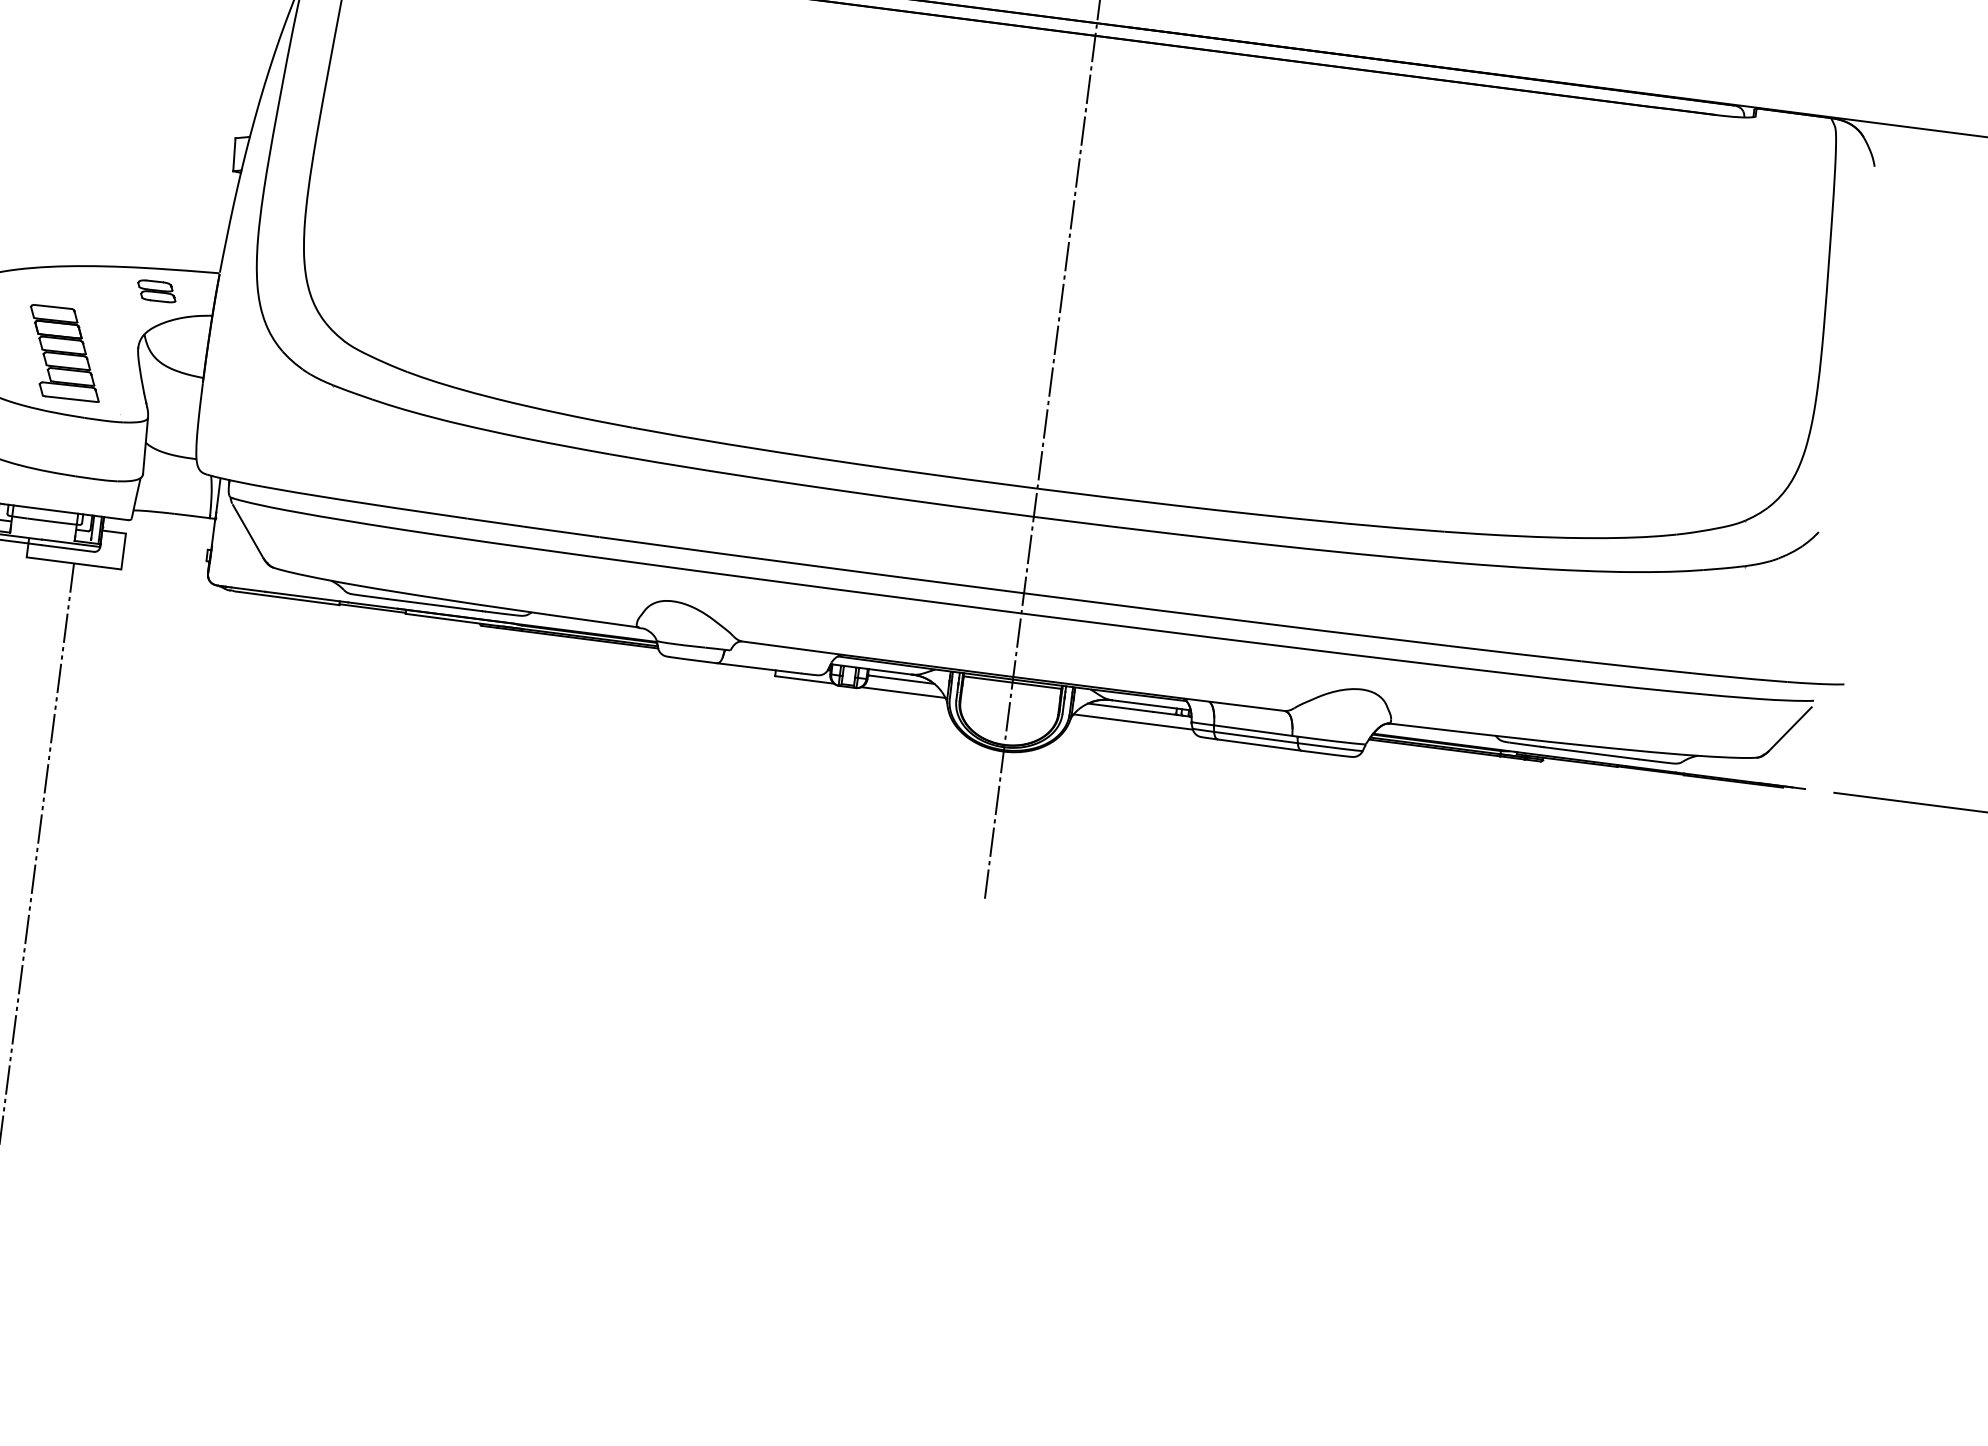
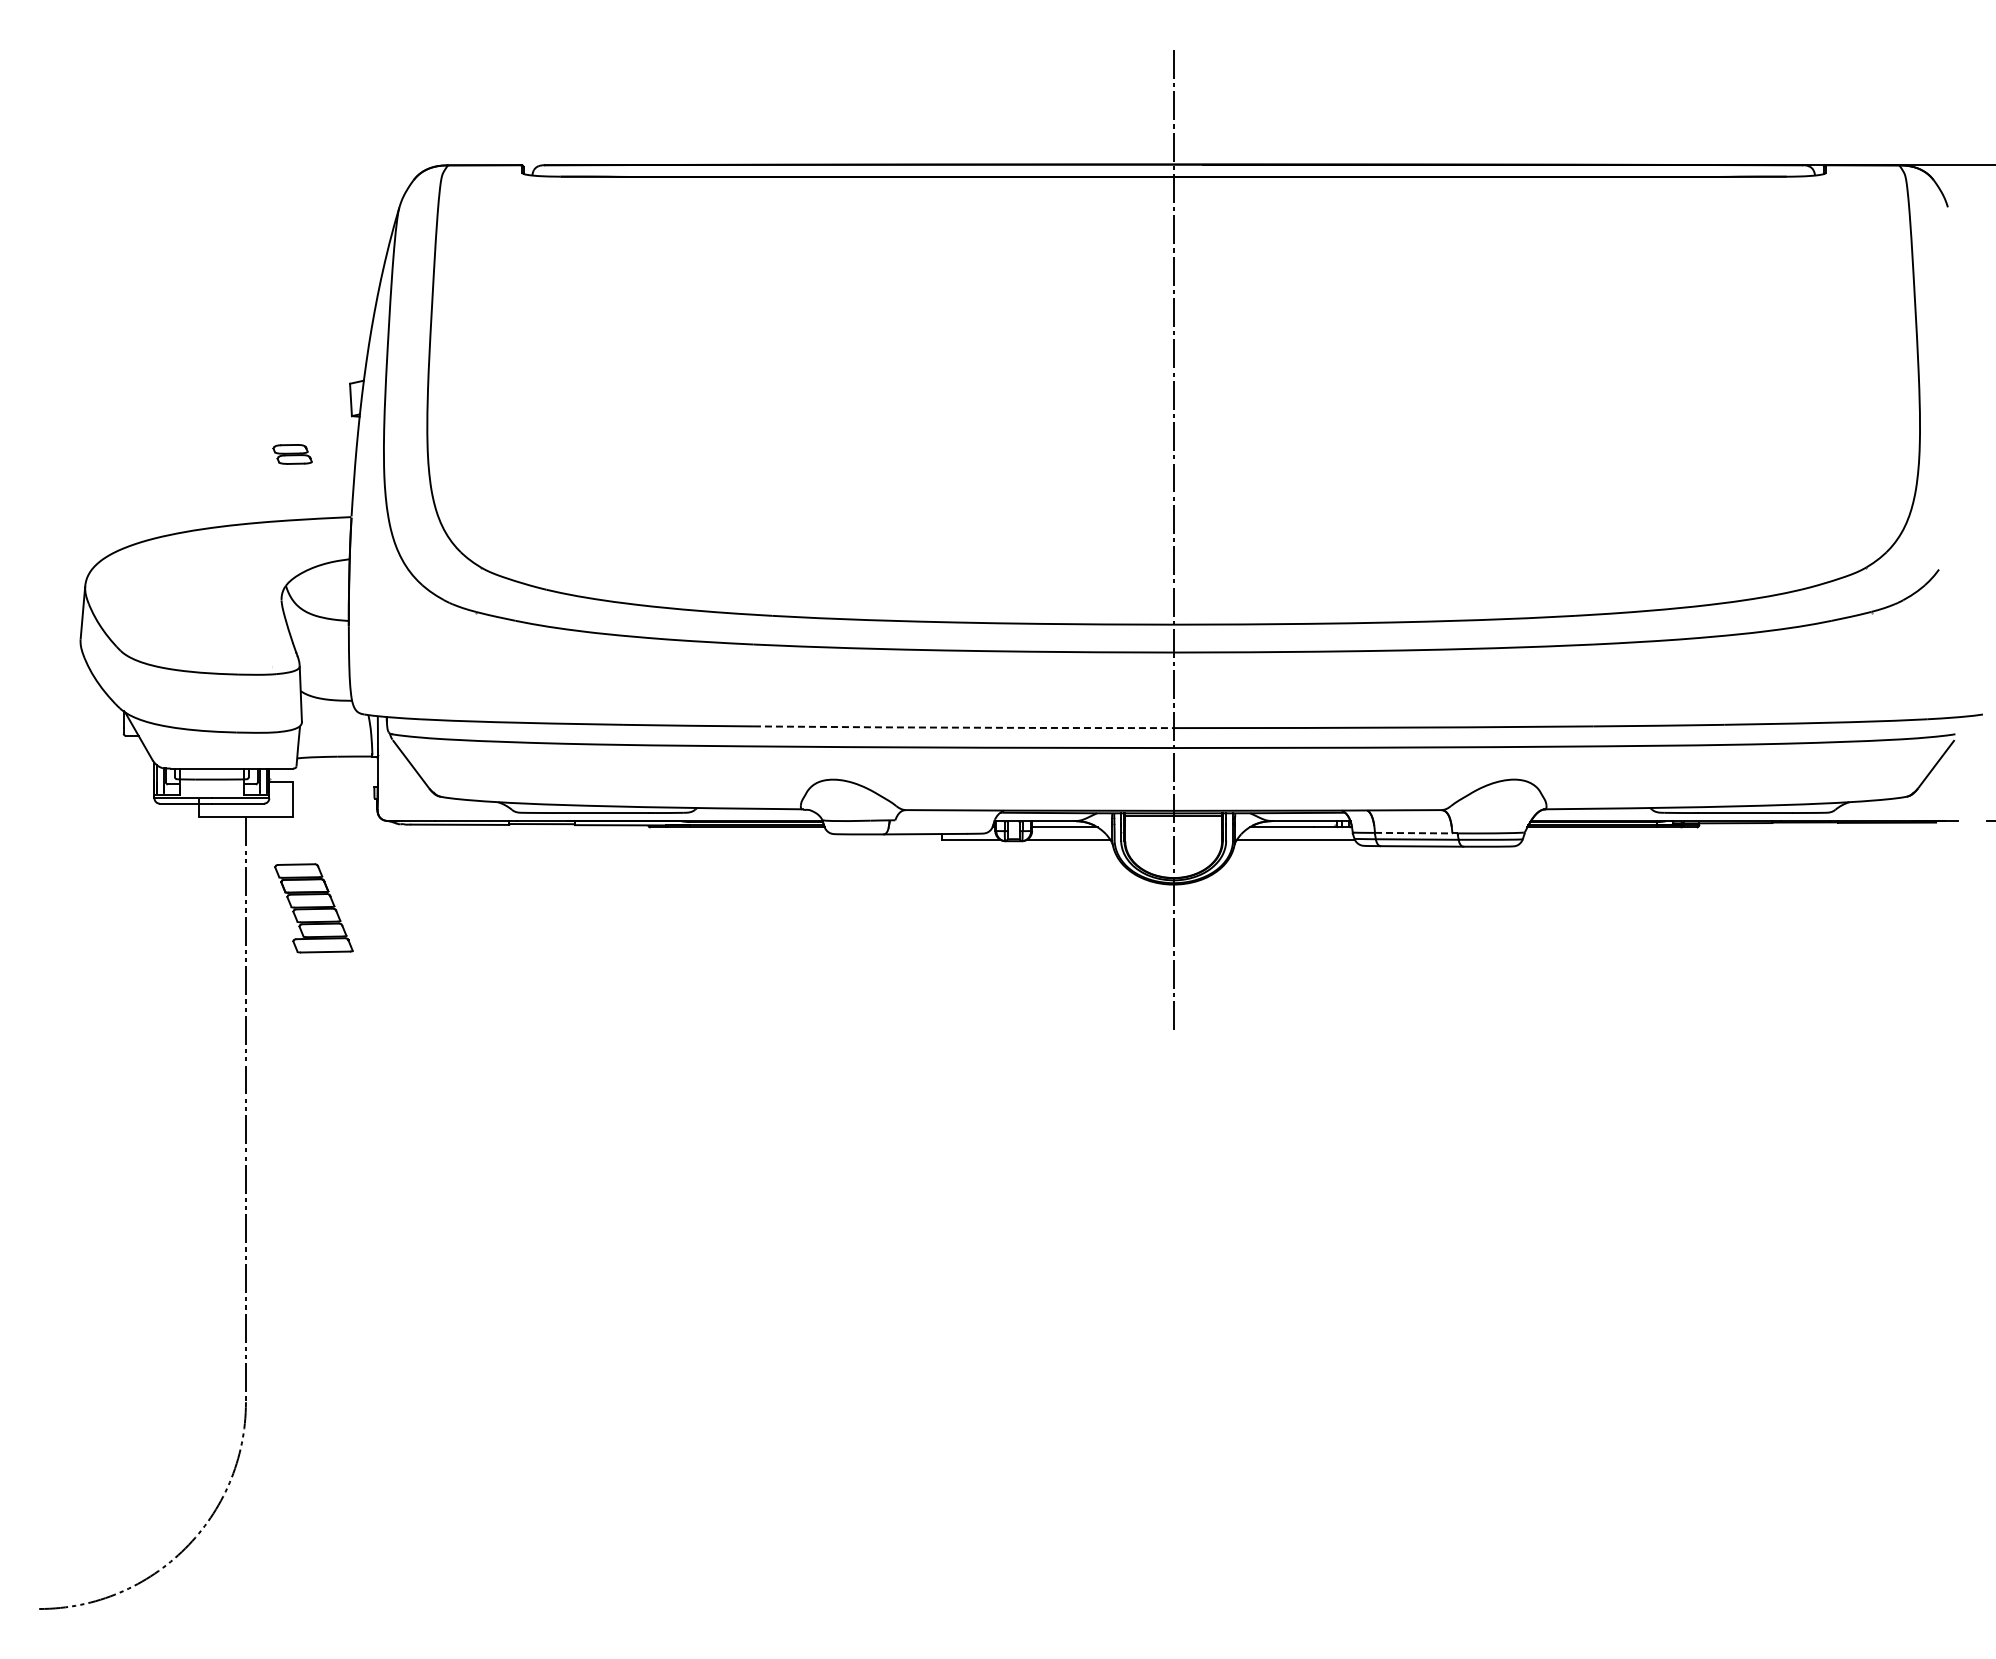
part: (156, 291) -> (292, 454), moved
part: (64, 353) -> (313, 908), moved
line: (812, 565) -> (964, 727), solid -> dashed
line: (1252, 730) -> (1413, 833), solid -> dashed

